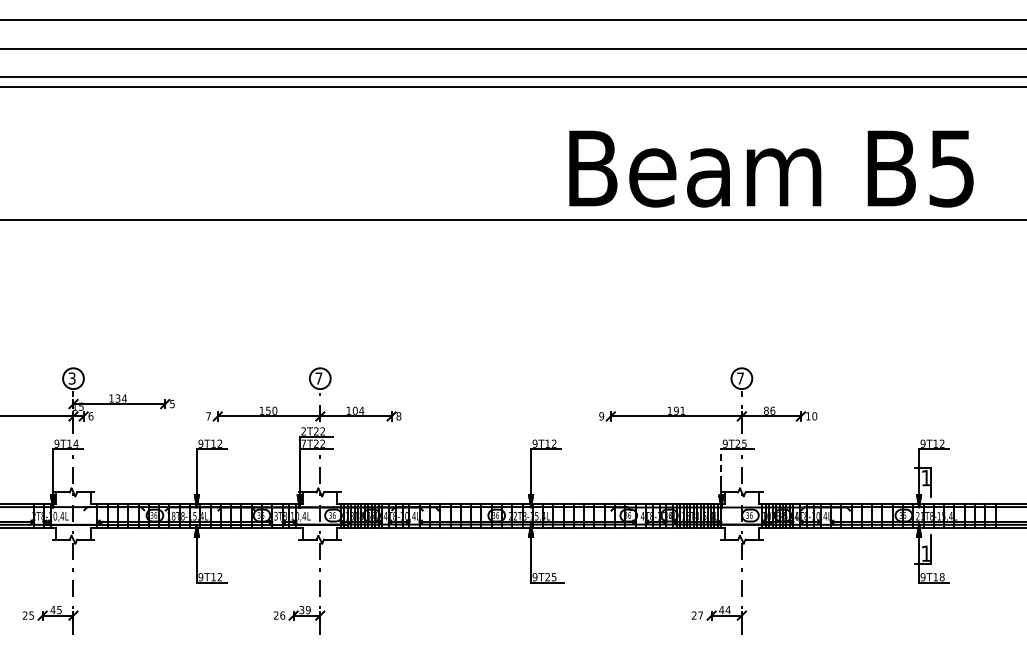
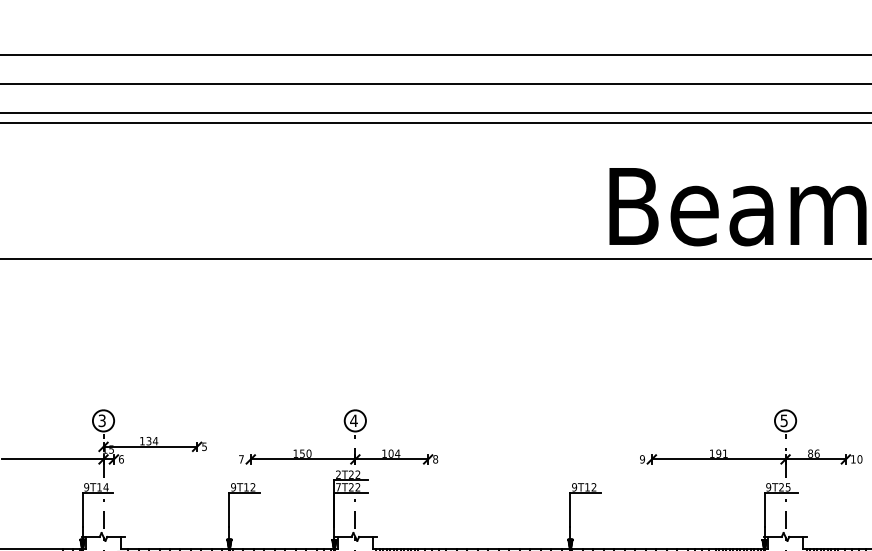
text: (318, 378) -> (353, 420), 7 -> 4
text: (740, 378) -> (784, 420), 7 -> 5
line: (721, 466) -> (764, 510), dashed -> solid

